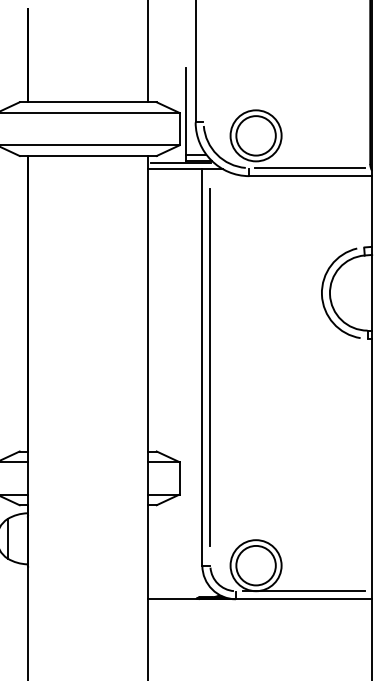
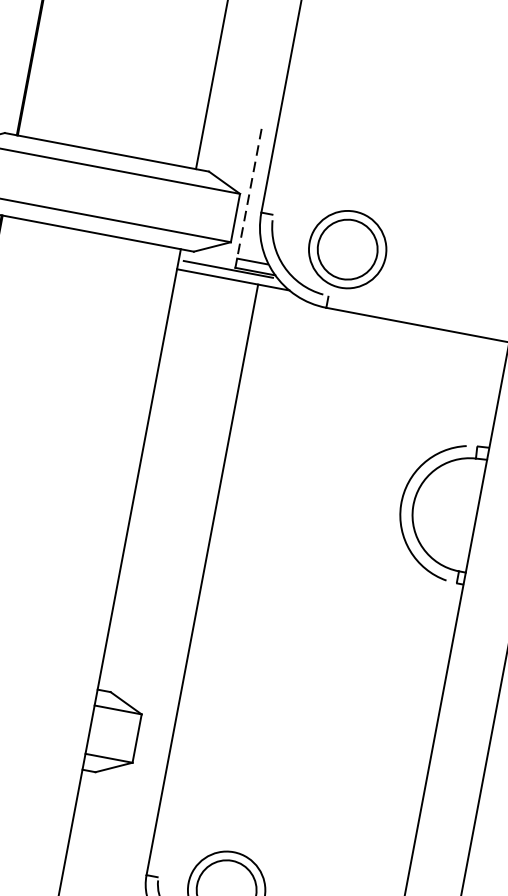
line: (185, 111) -> (249, 193), solid -> dashed
line: (309, 168) -> (418, 313), removed
line: (210, 367) -> (214, 582), removed

